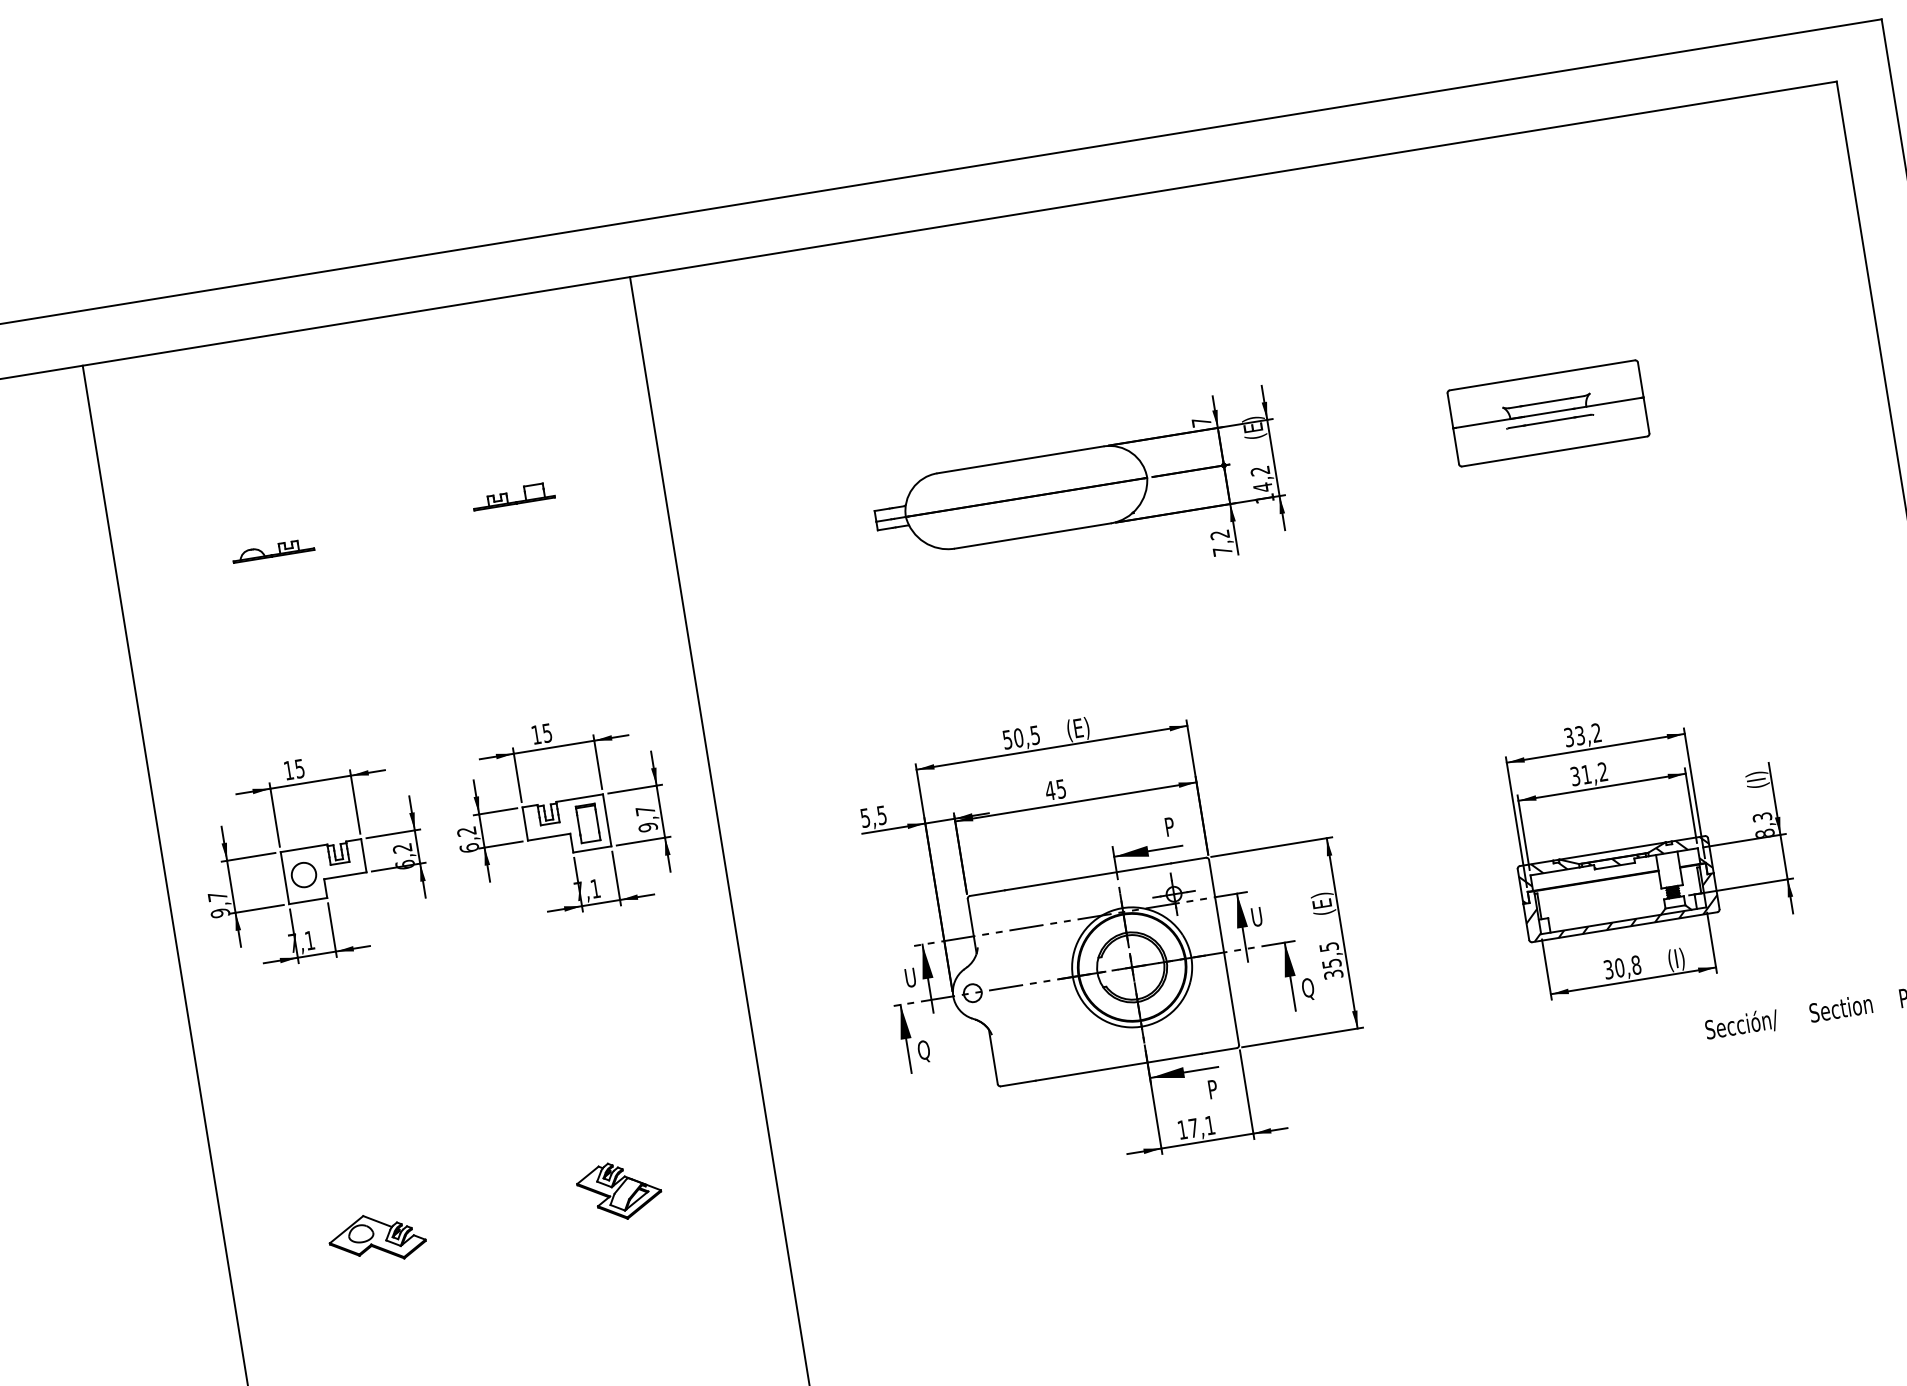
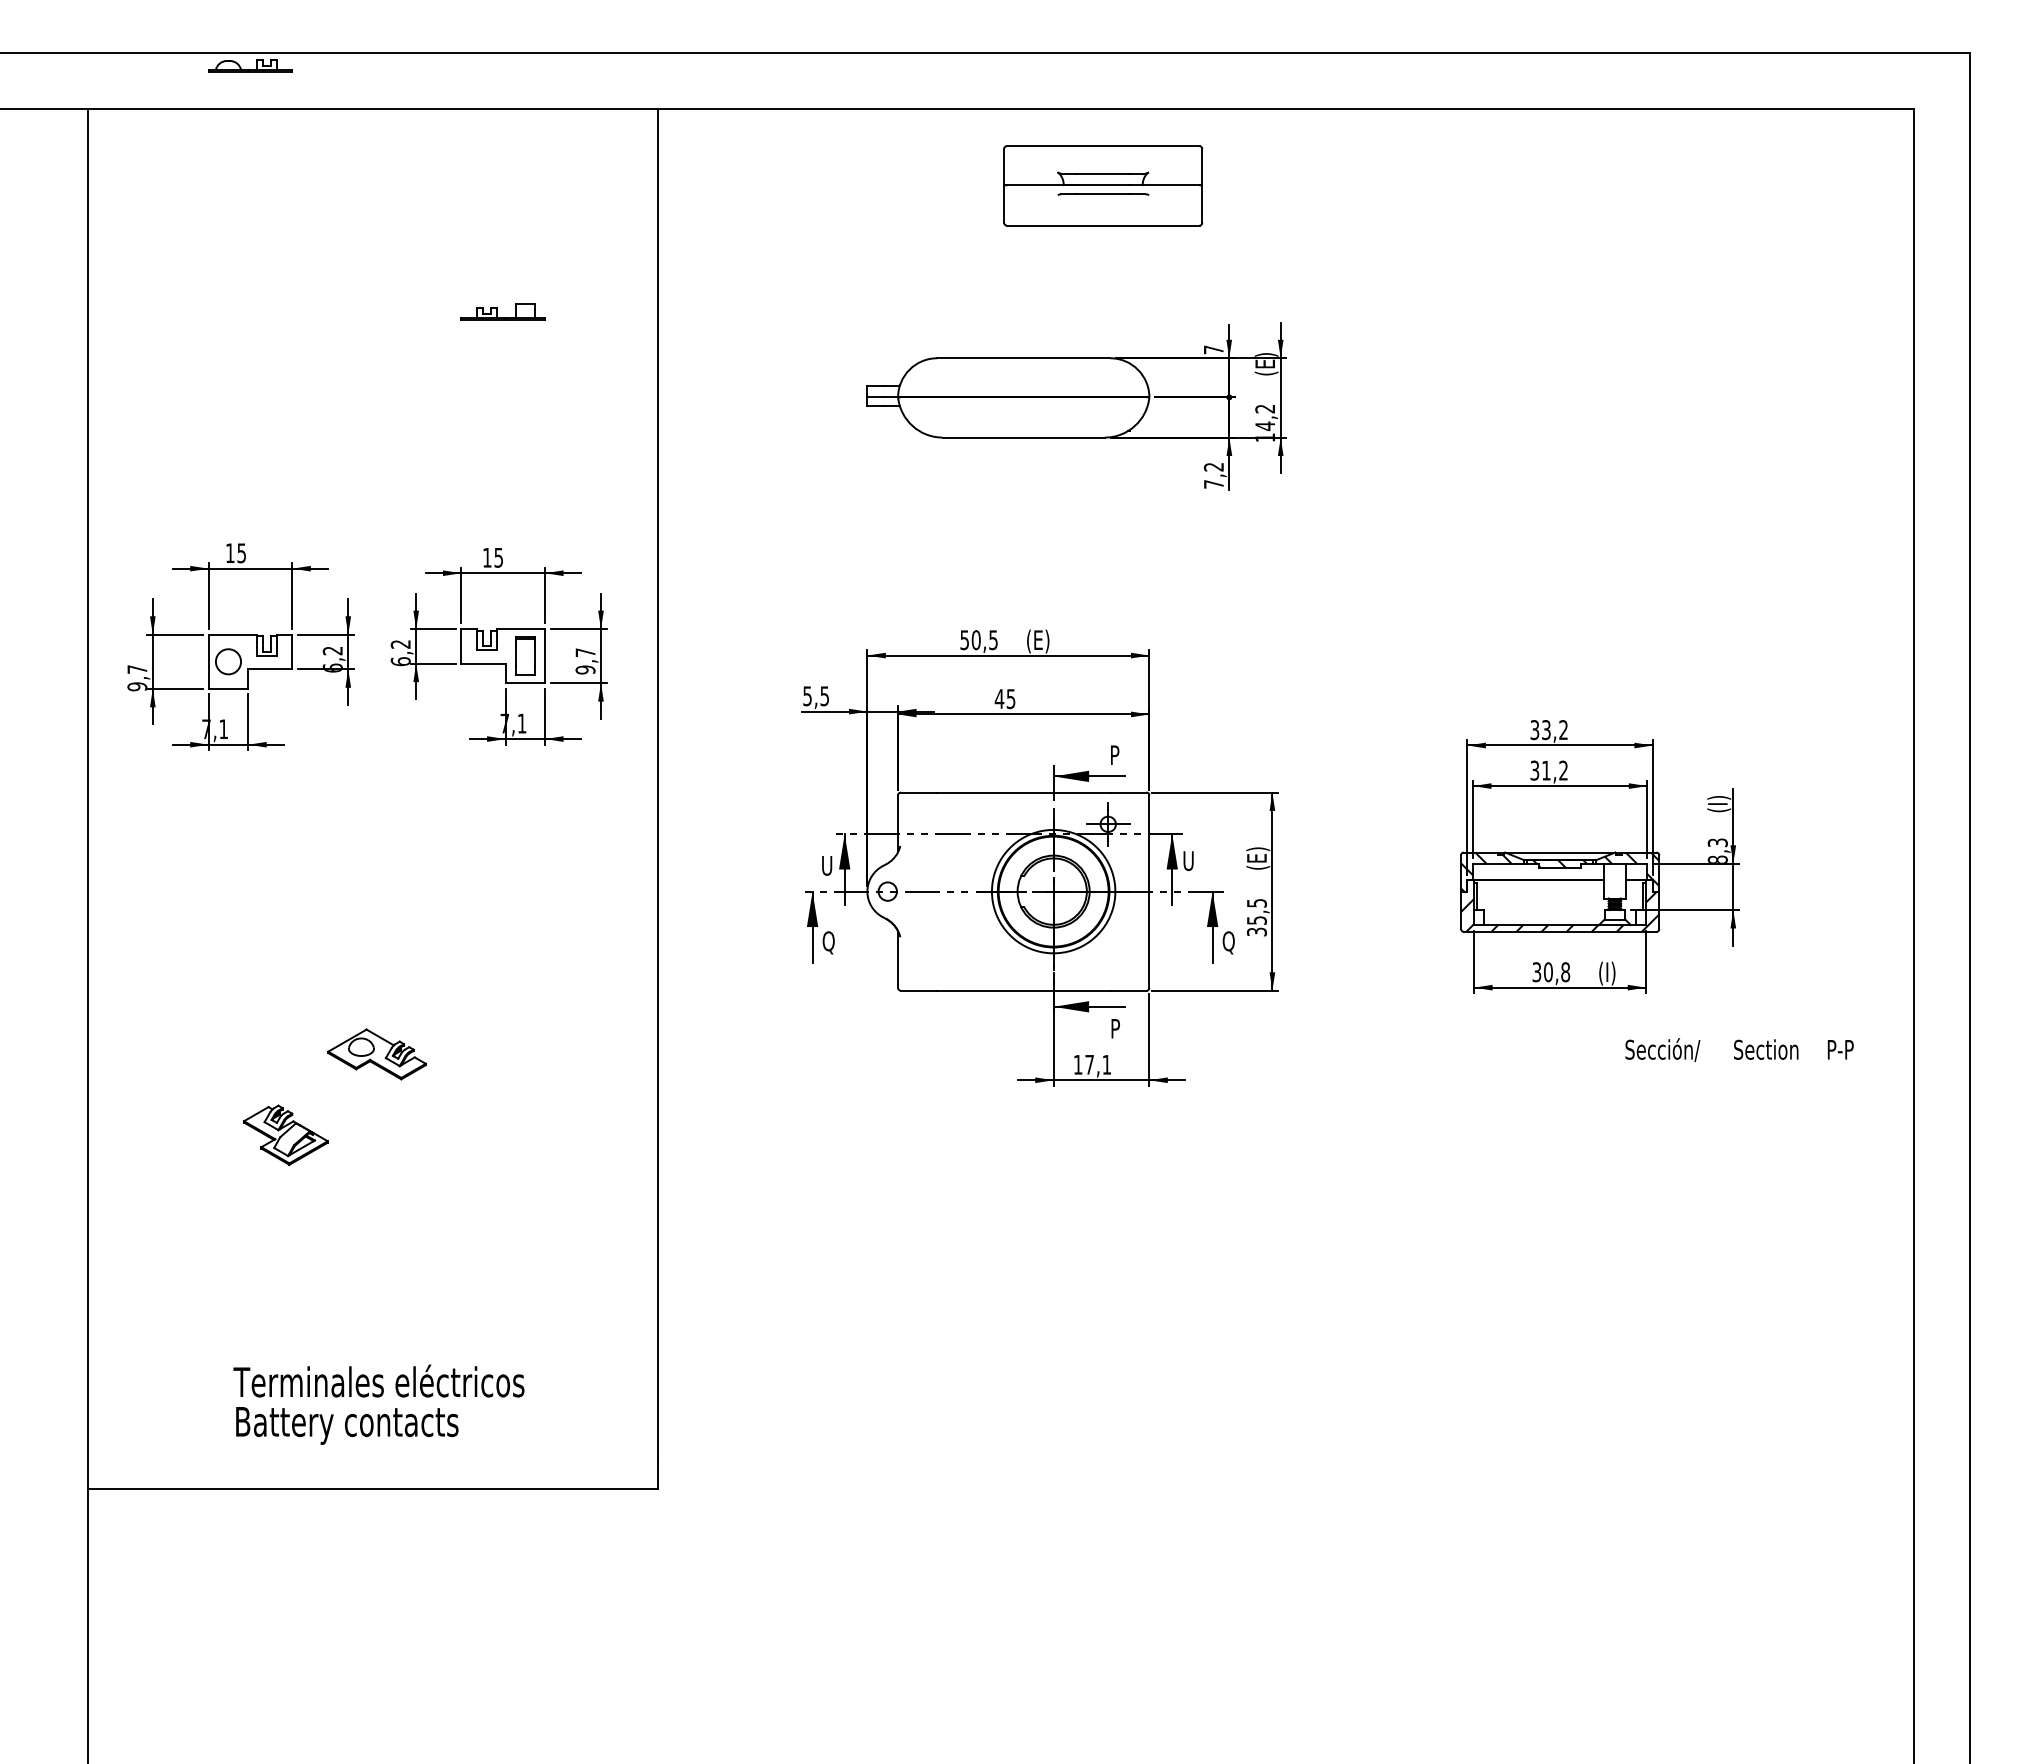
part: (1548, 412) -> (1103, 185), moved
part: (273, 550) -> (250, 65), moved
part: (619, 1190) -> (285, 1134), moved
part: (376, 1238) -> (376, 1054), moved

